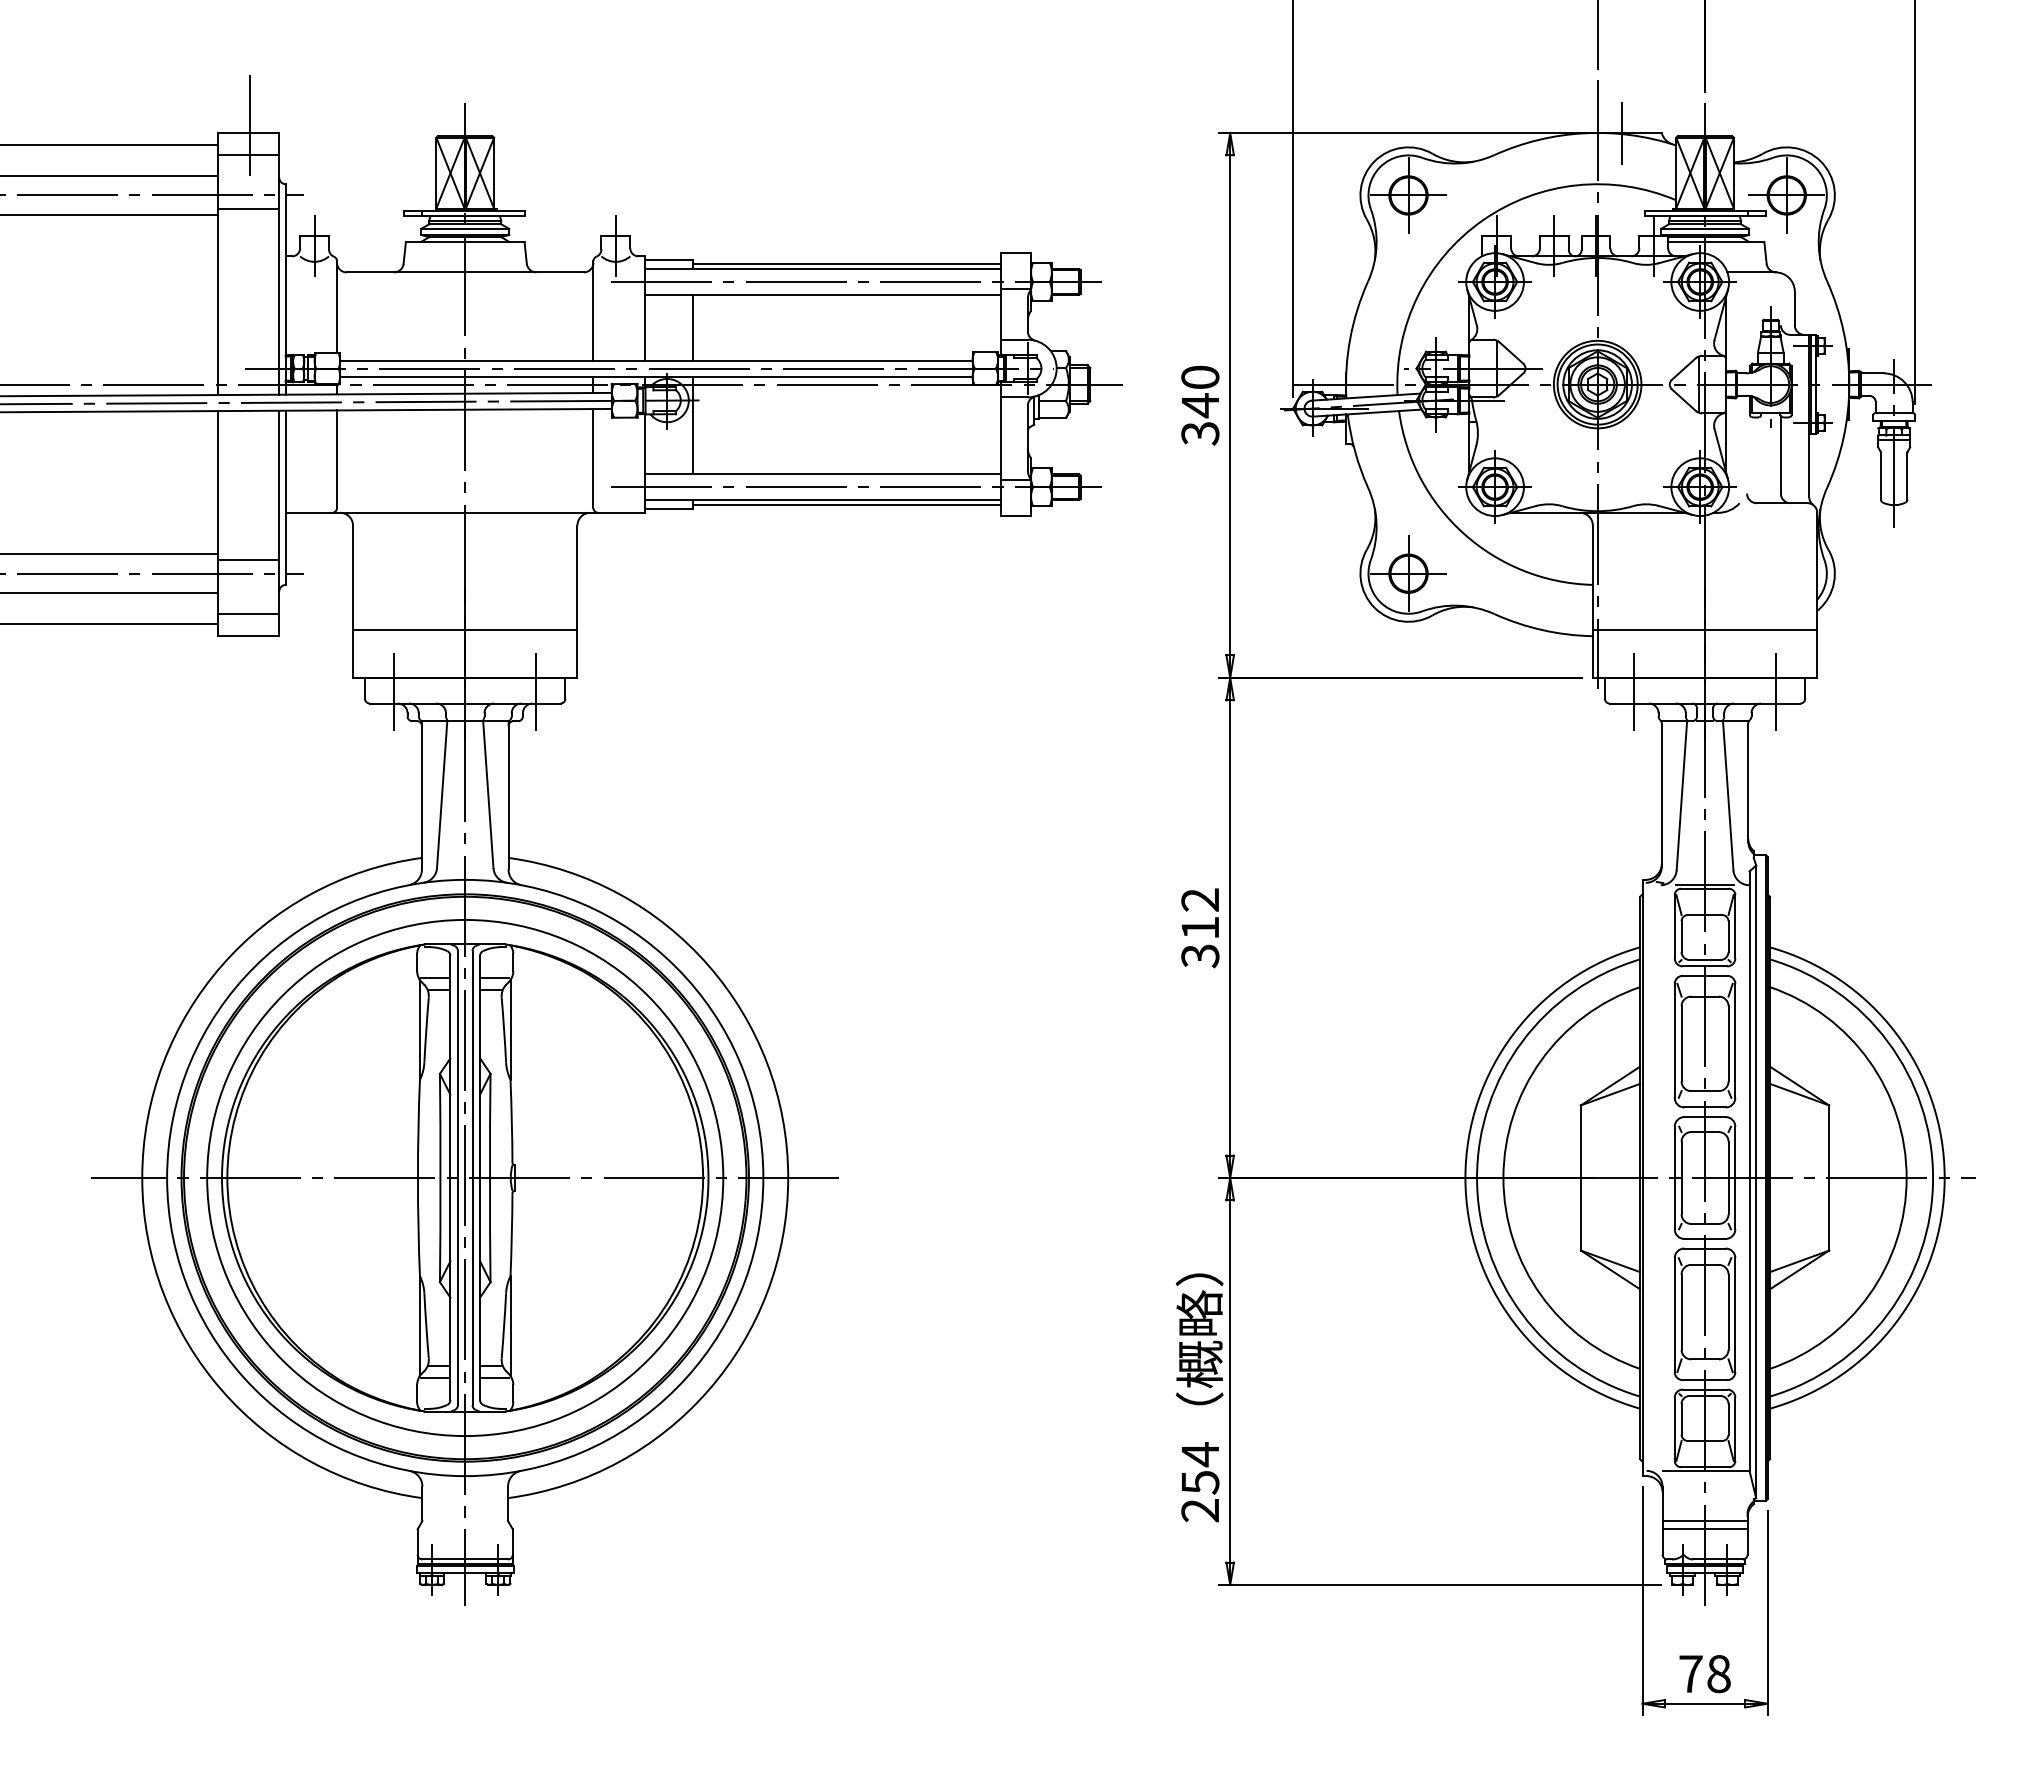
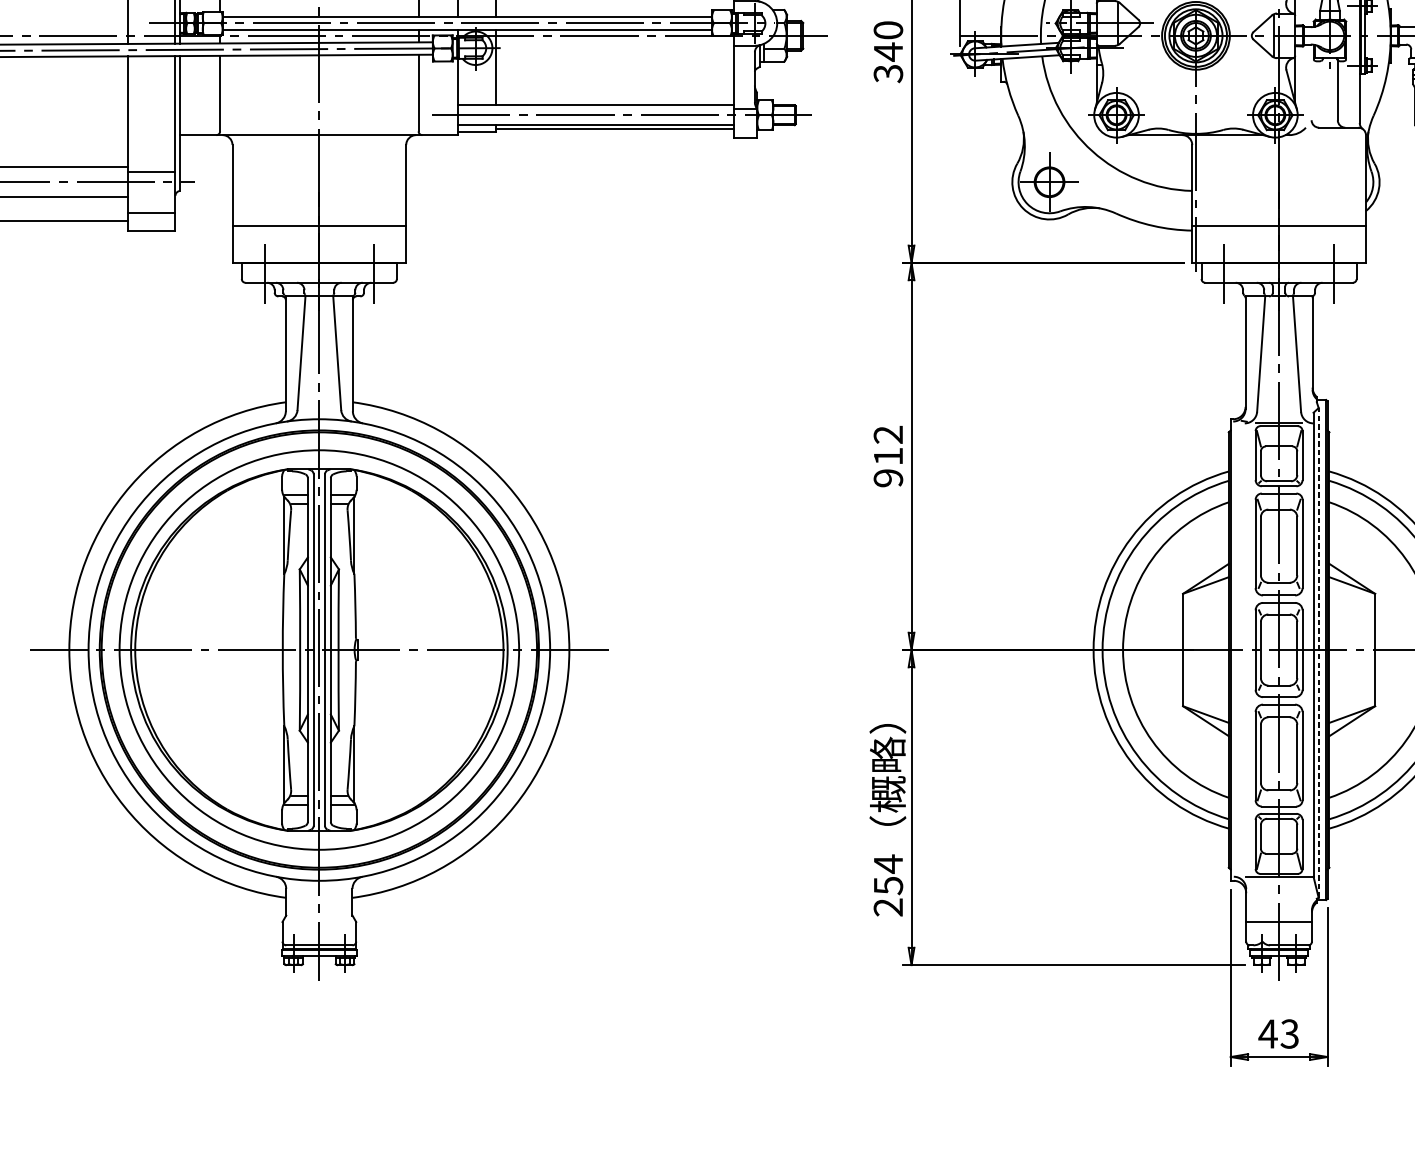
text: (1200, 956) -> (888, 478), 312 -> 912
line: (1756, 1181) -> (1318, 652), solid -> dashed
line: (1704, 1521) -> (1278, 915), removed
text: (1704, 1674) -> (1278, 1034), 78 -> 43

